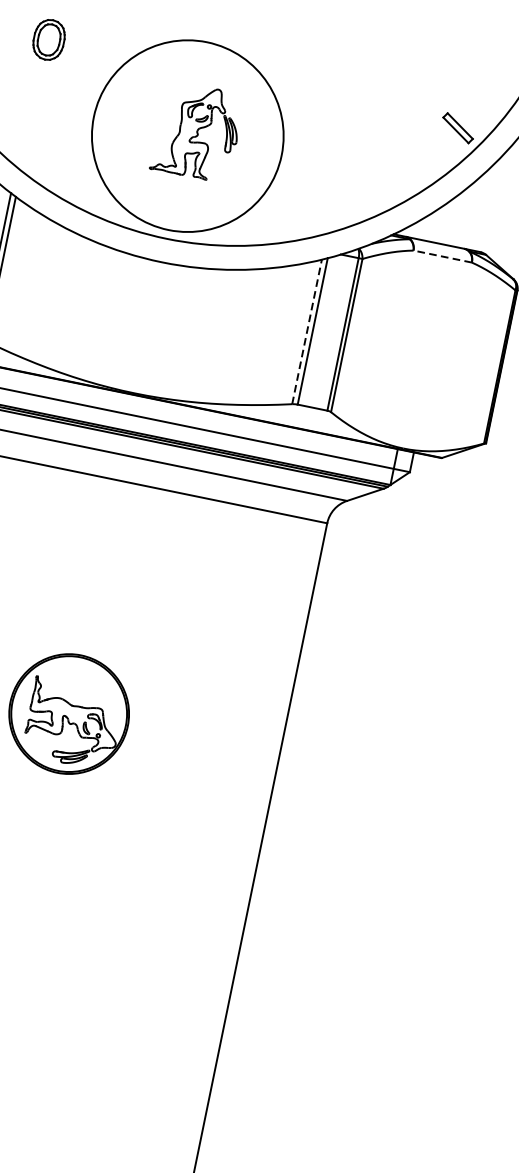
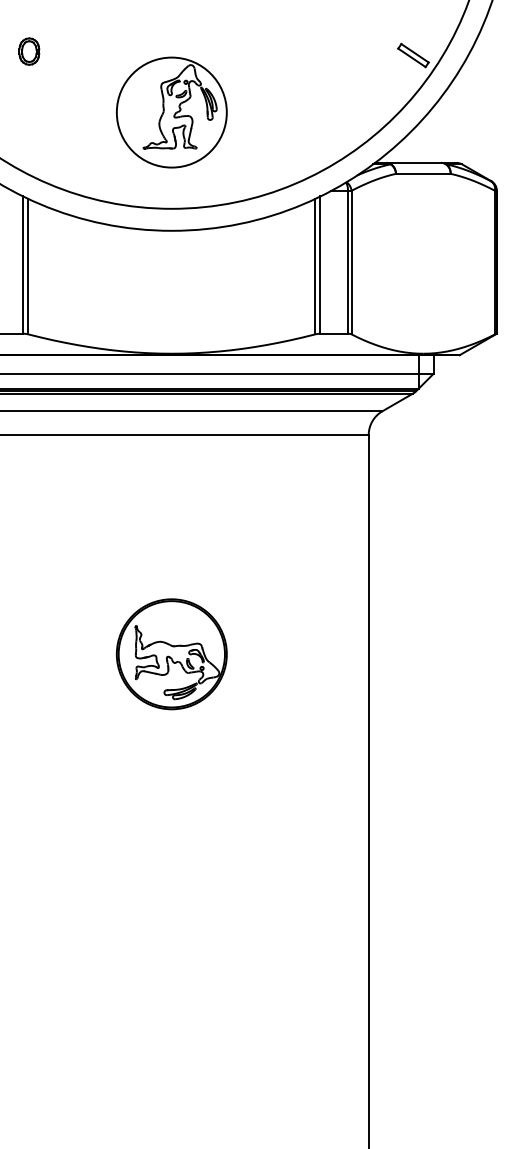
part: (49, 39) -> (29, 51), size x0.71
circle: (187, 135) -> (171, 112), size x0.62
line: (441, 256) -> (422, 173), dashed -> solid
line: (307, 331) -> (315, 266), dashed -> solid

